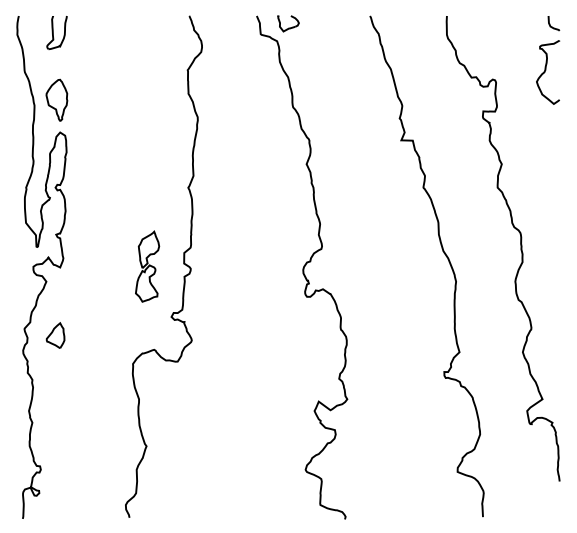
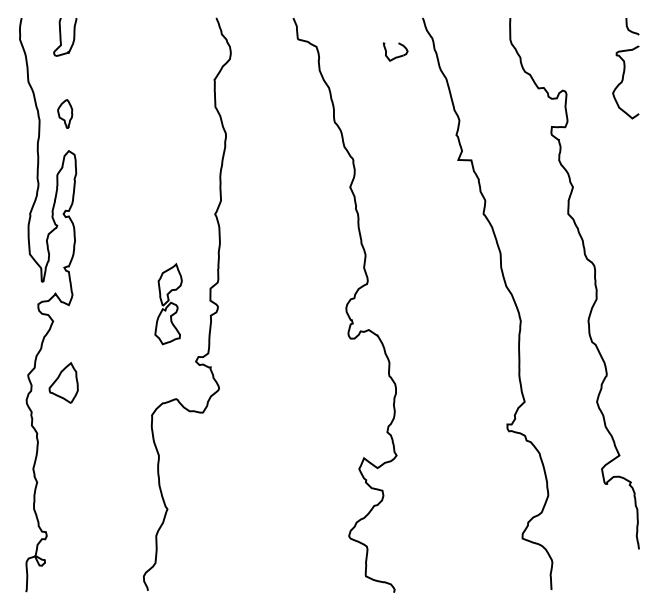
part: (288, 23) -> (395, 51), moved
part: (56, 99) -> (64, 113), size x0.6
part: (55, 335) -> (63, 382), size x1.4

